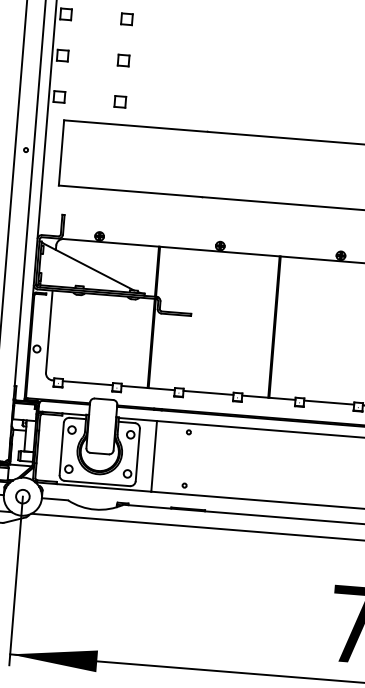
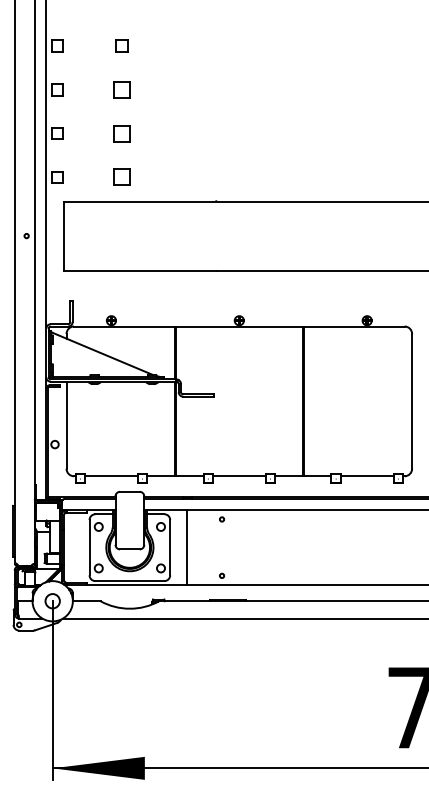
part: (126, 18) -> (121, 89), size x1.4
part: (123, 60) -> (121, 133), size x1.4
part: (119, 102) -> (121, 177), size x1.4

